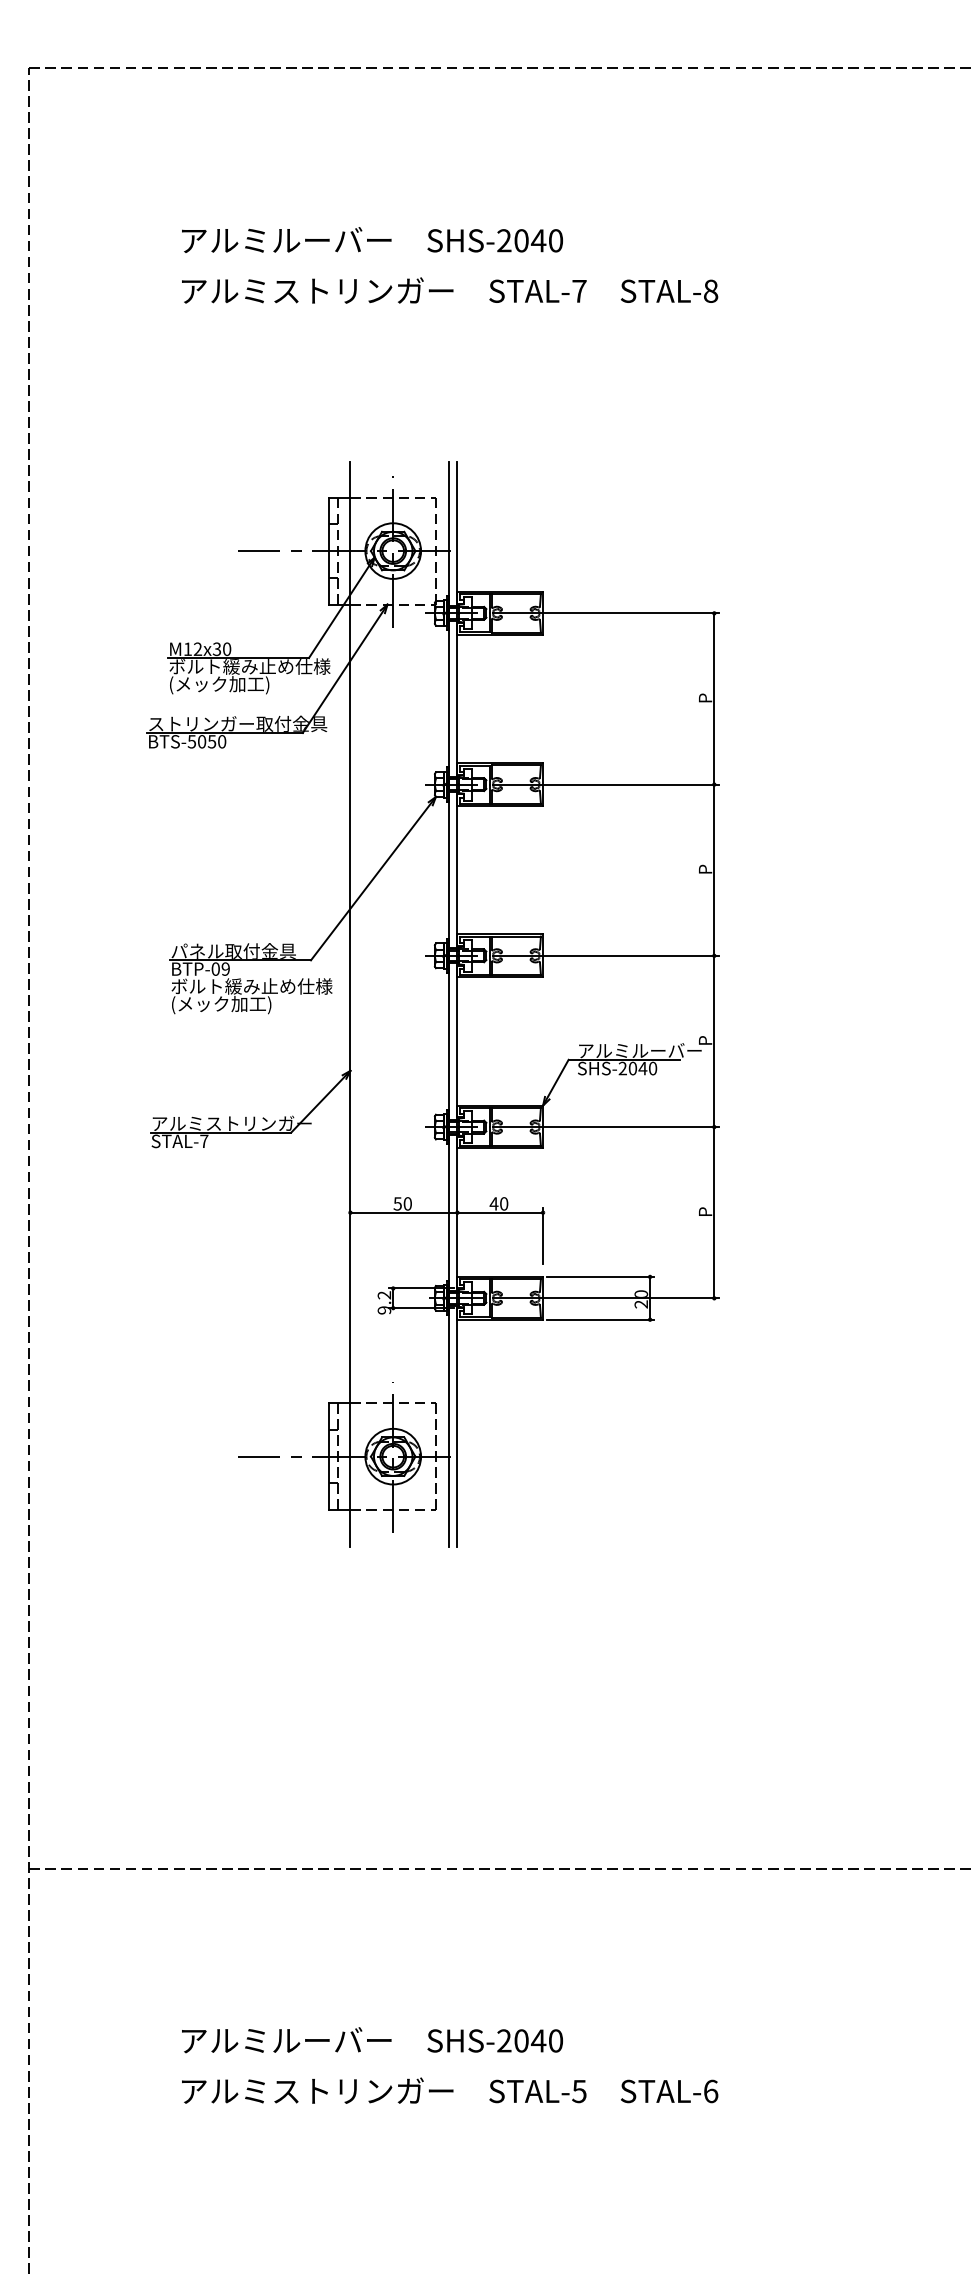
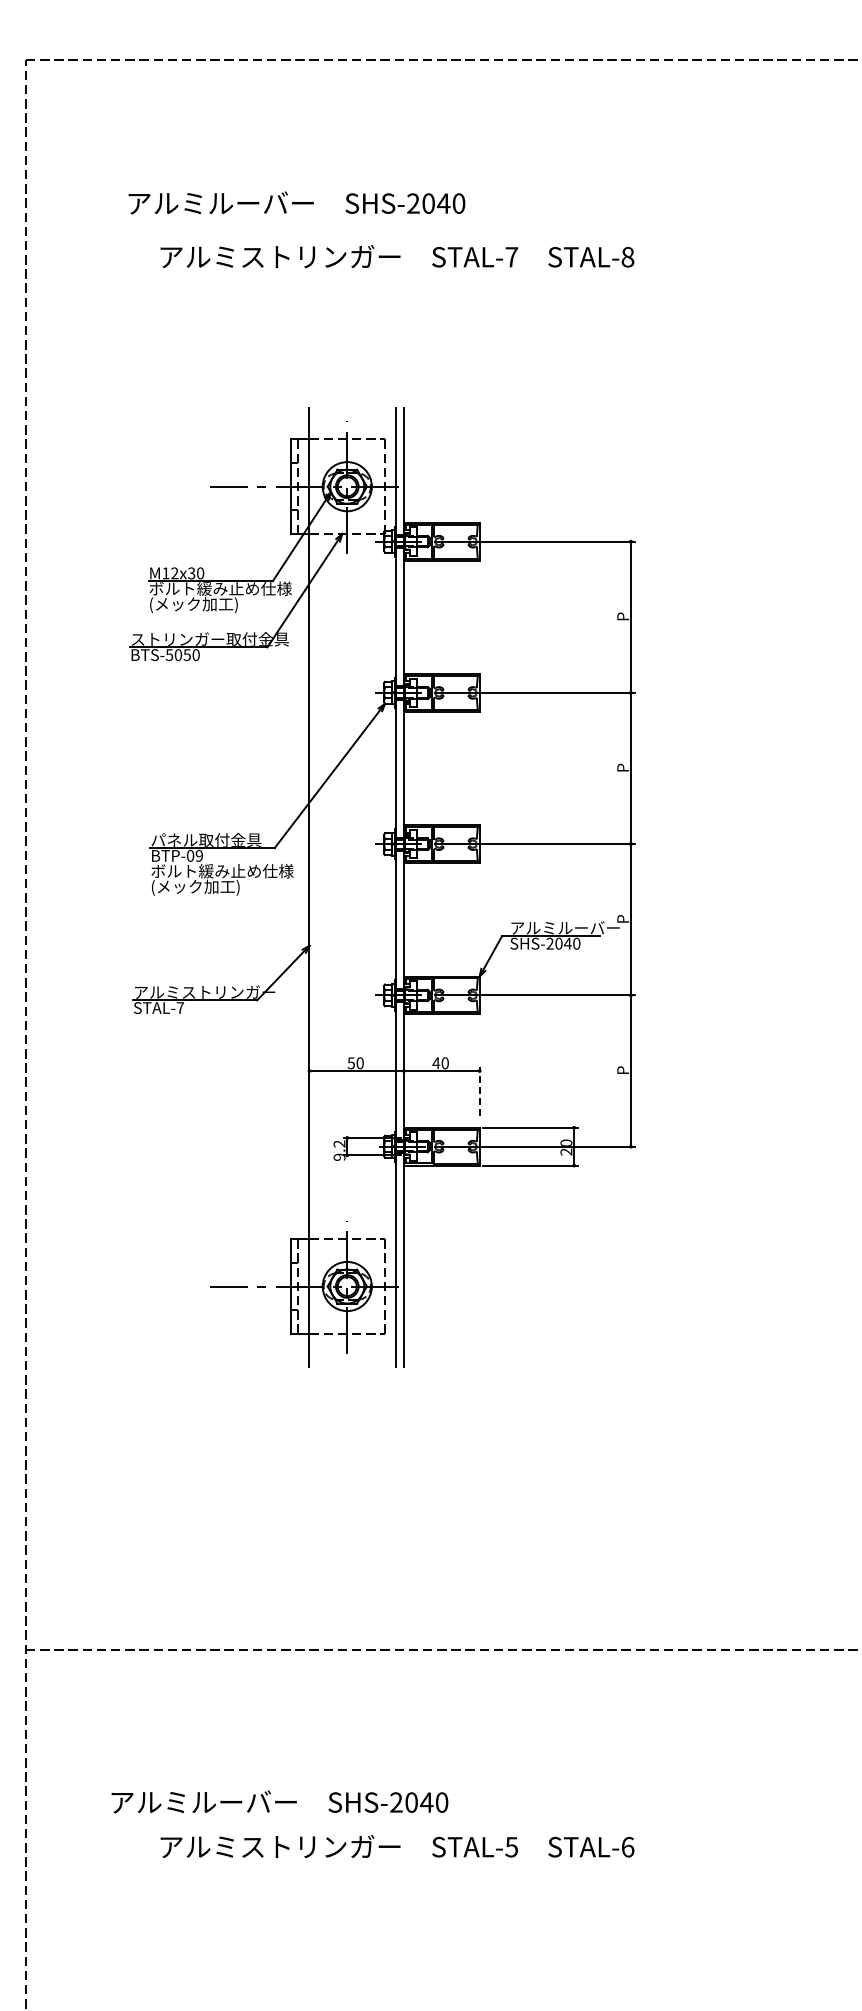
text: (371, 239) -> (296, 202), moved
line: (542, 1235) -> (479, 1091), solid -> dashed
text: (371, 2039) -> (279, 1801), moved

